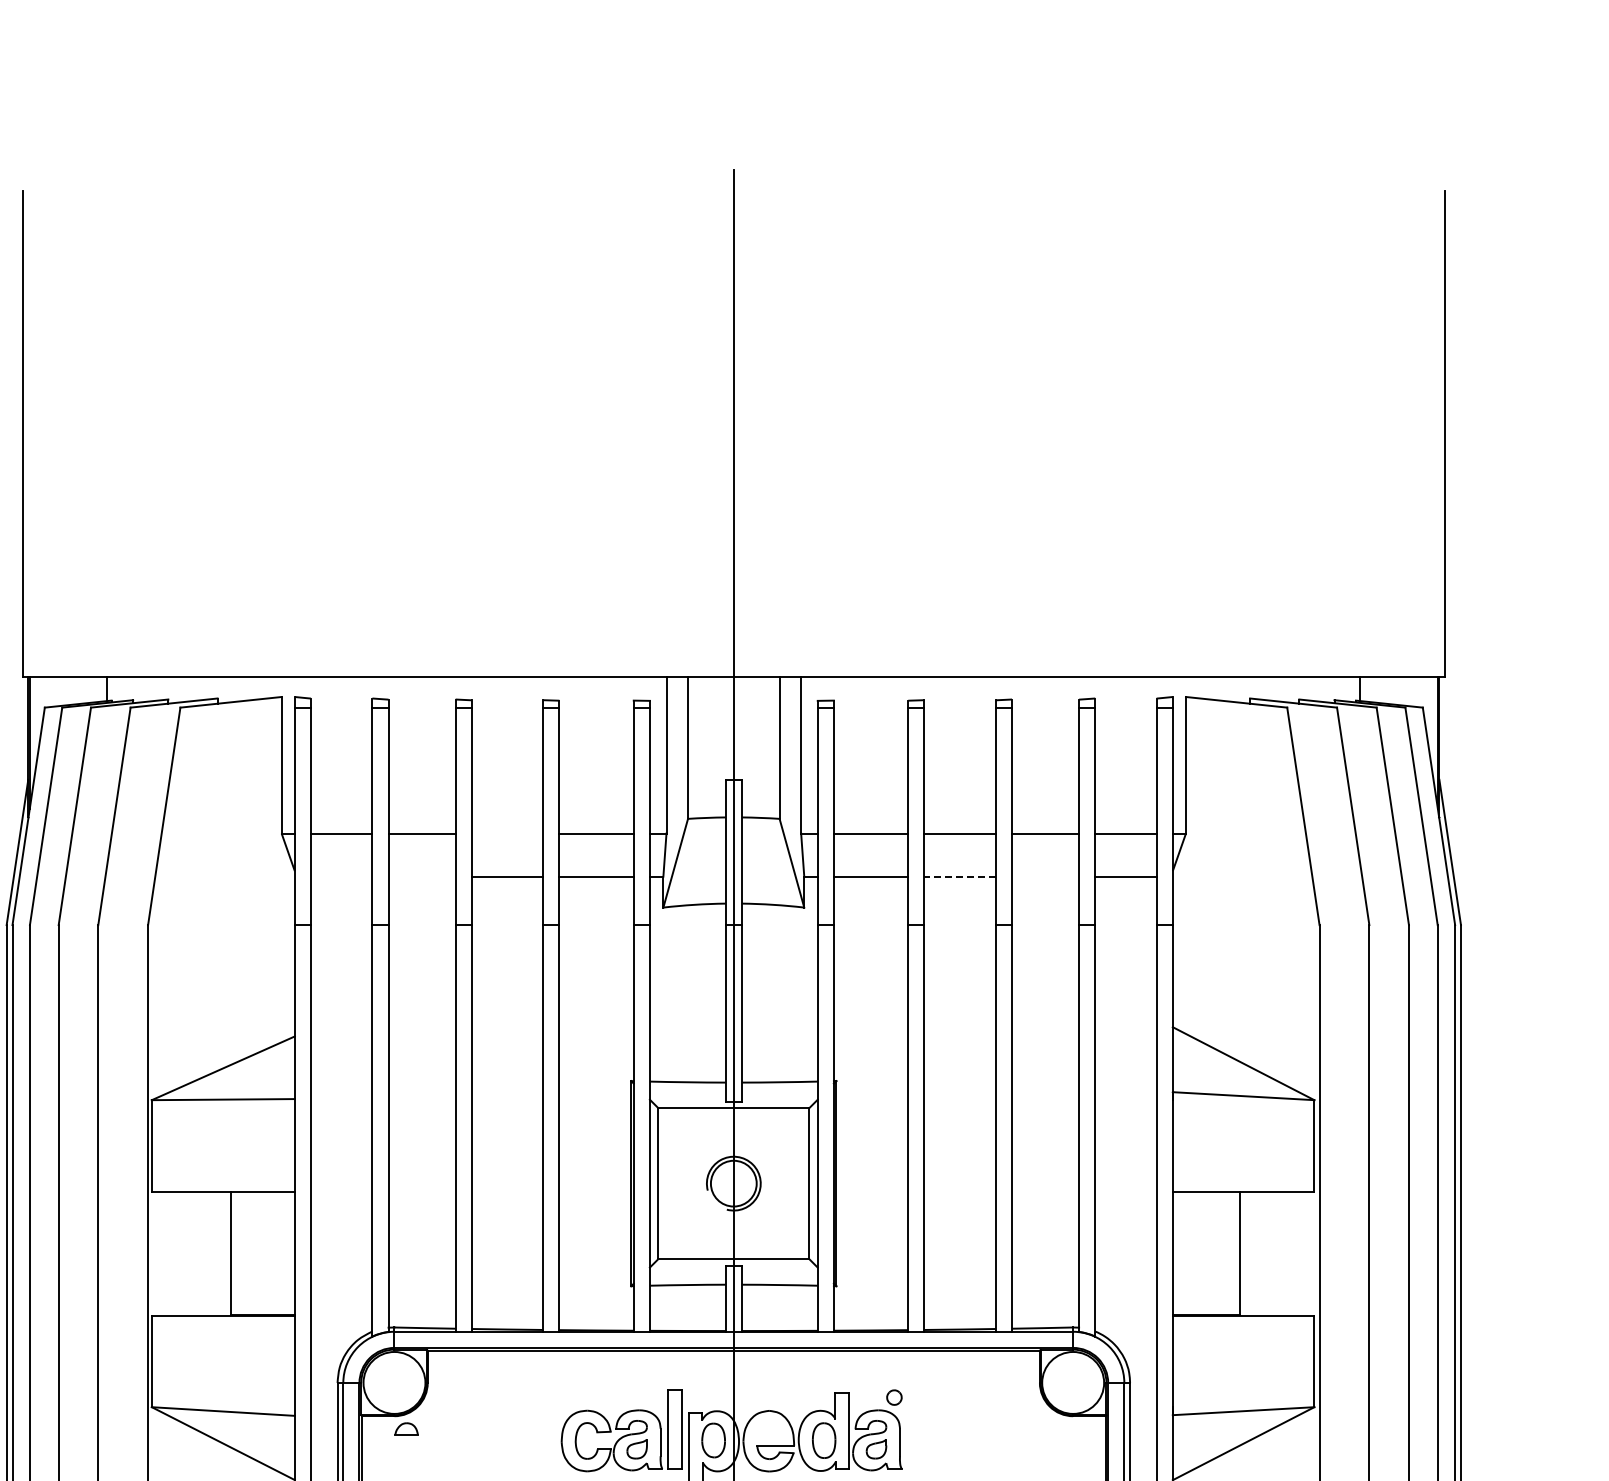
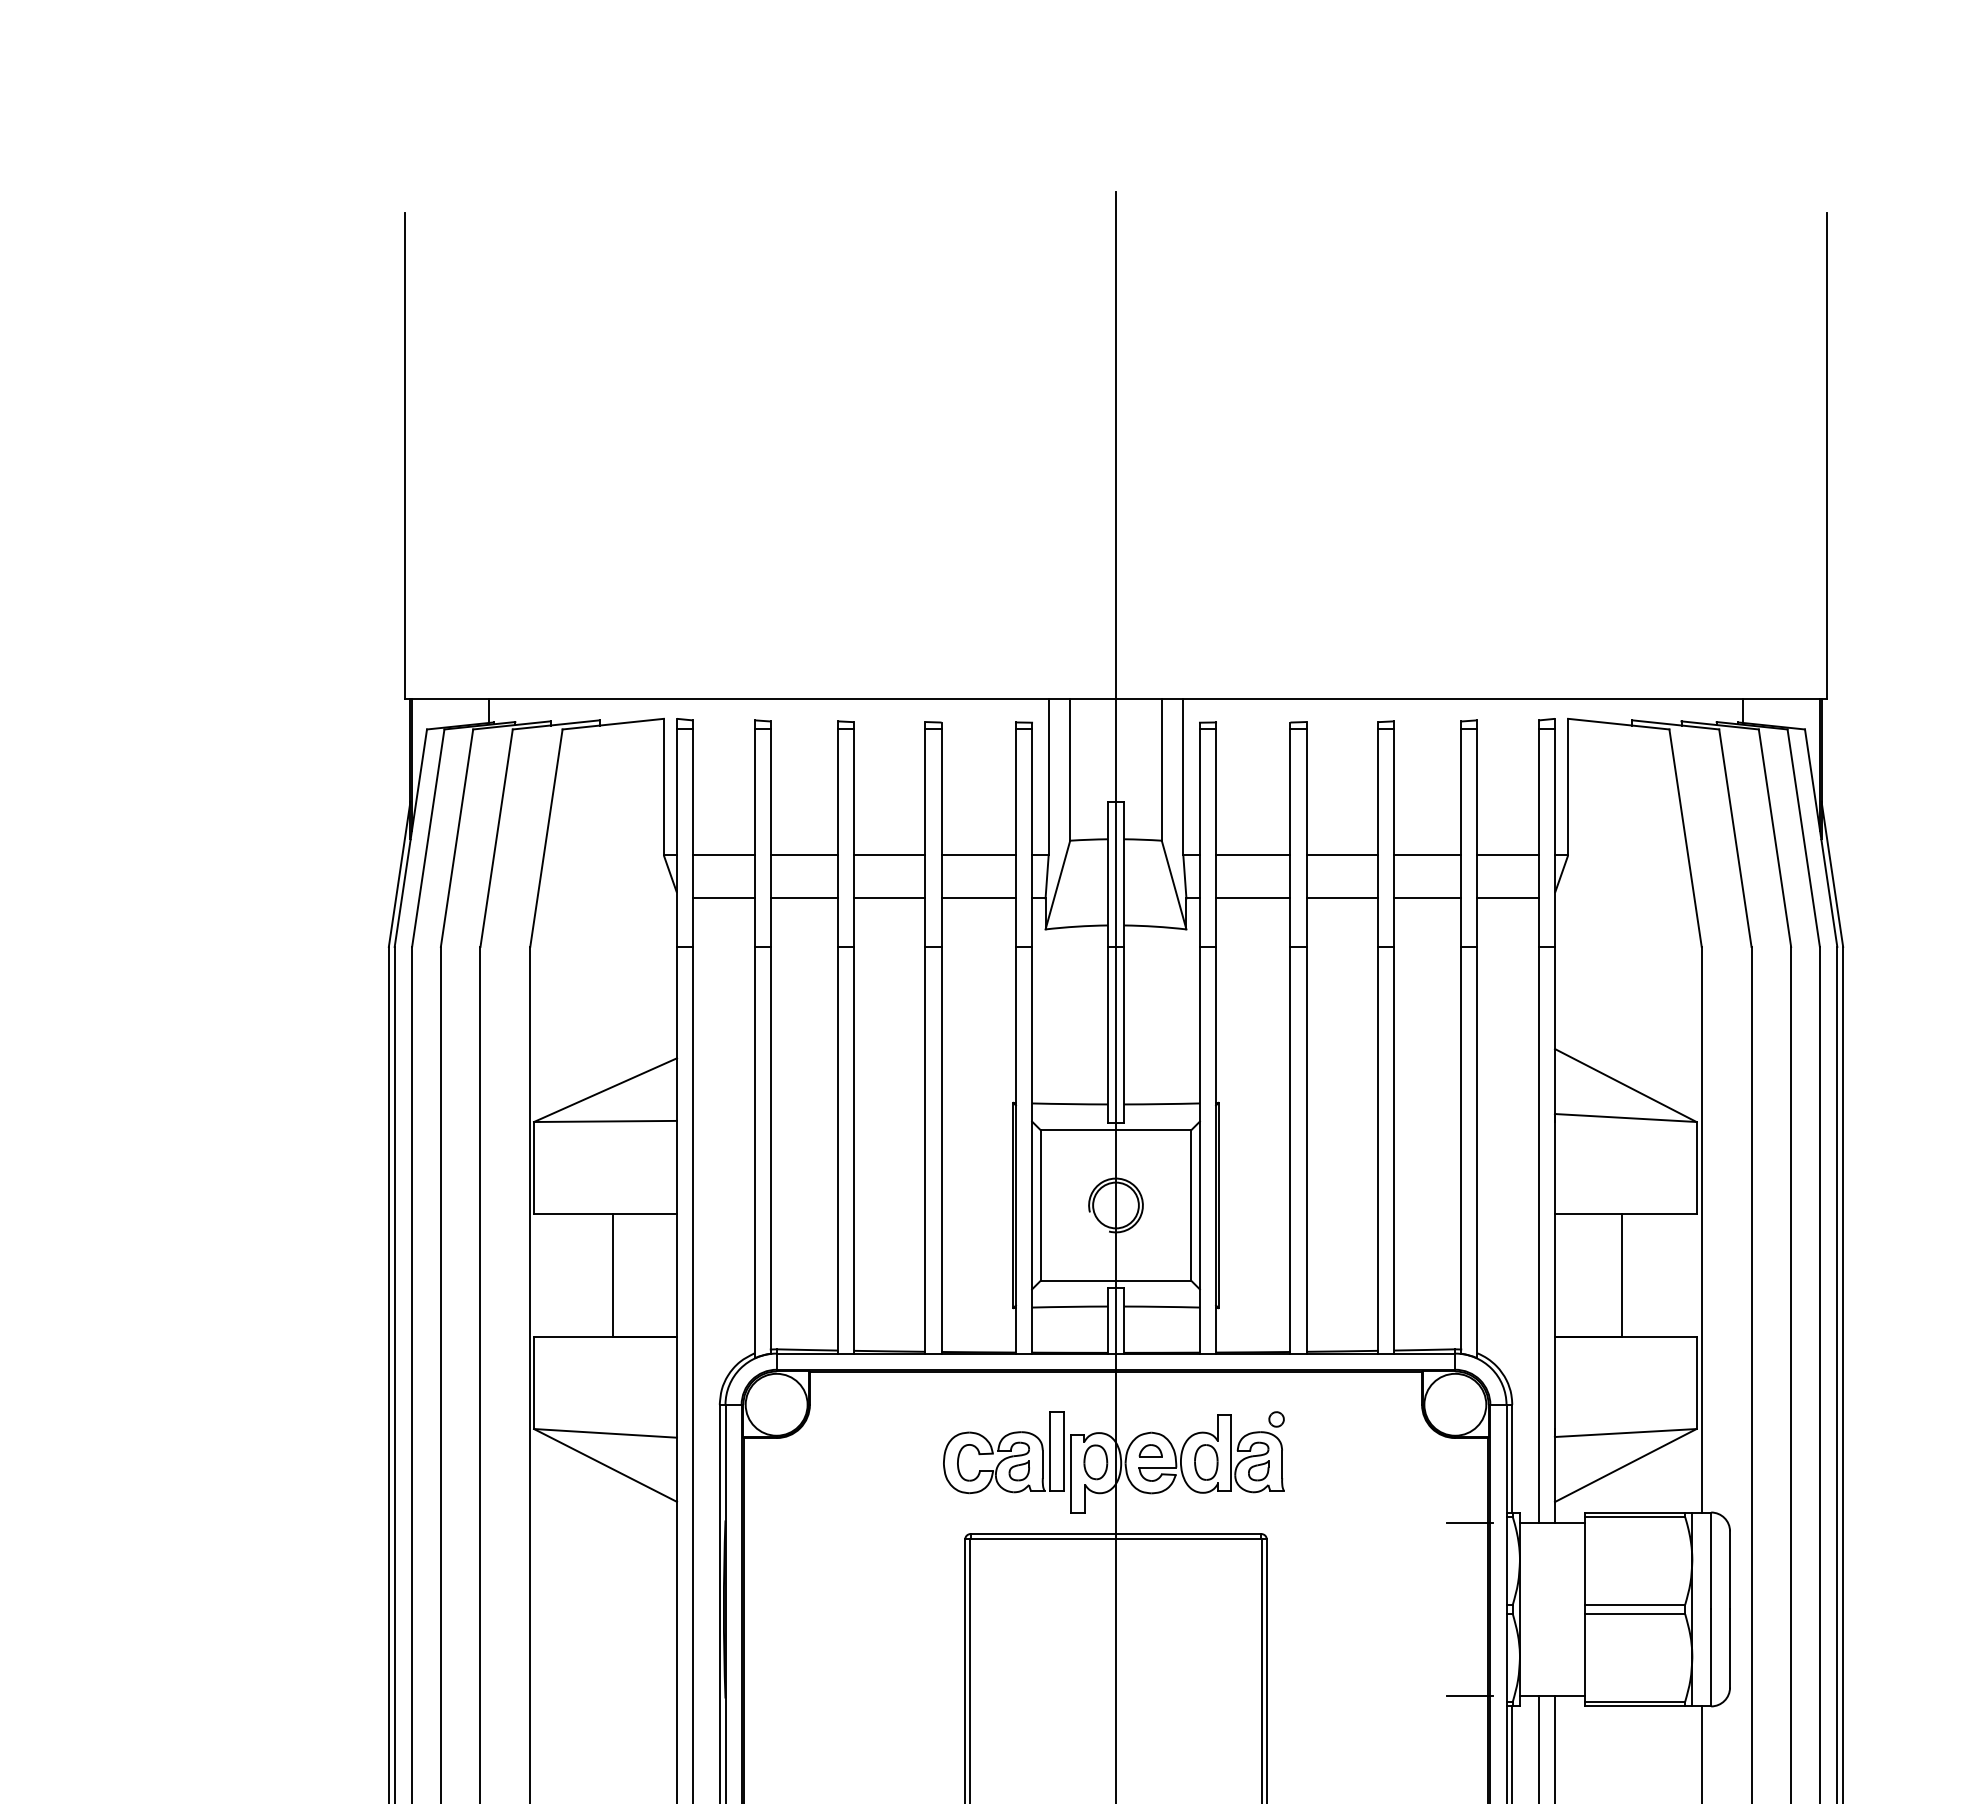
line: (507, 833) -> (889, 855), added
line: (341, 876) -> (723, 898), added
line: (421, 876) -> (803, 898), added
line: (960, 876) -> (1342, 898), dashed -> solid
line: (1045, 876) -> (1427, 898), added
part: (406, 1428) -> (1150, 1450), moved

